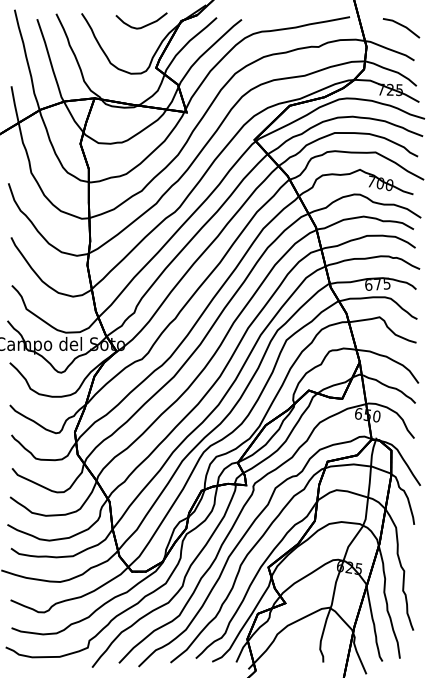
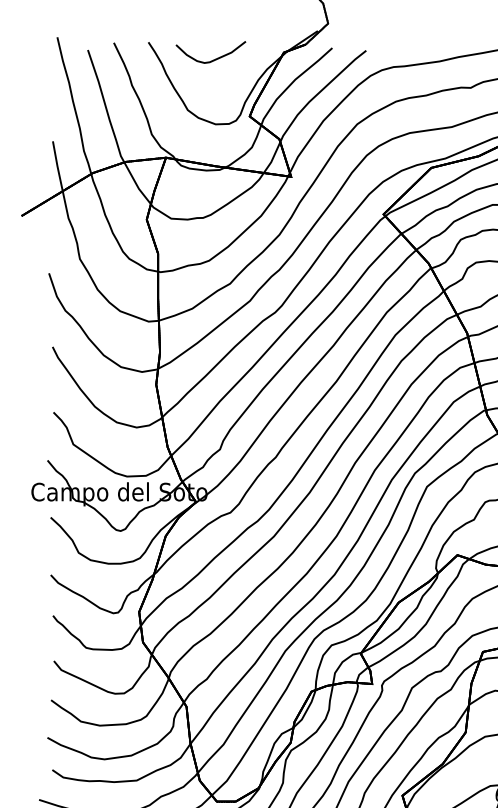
part: (141, 20) -> (210, 51), moved

